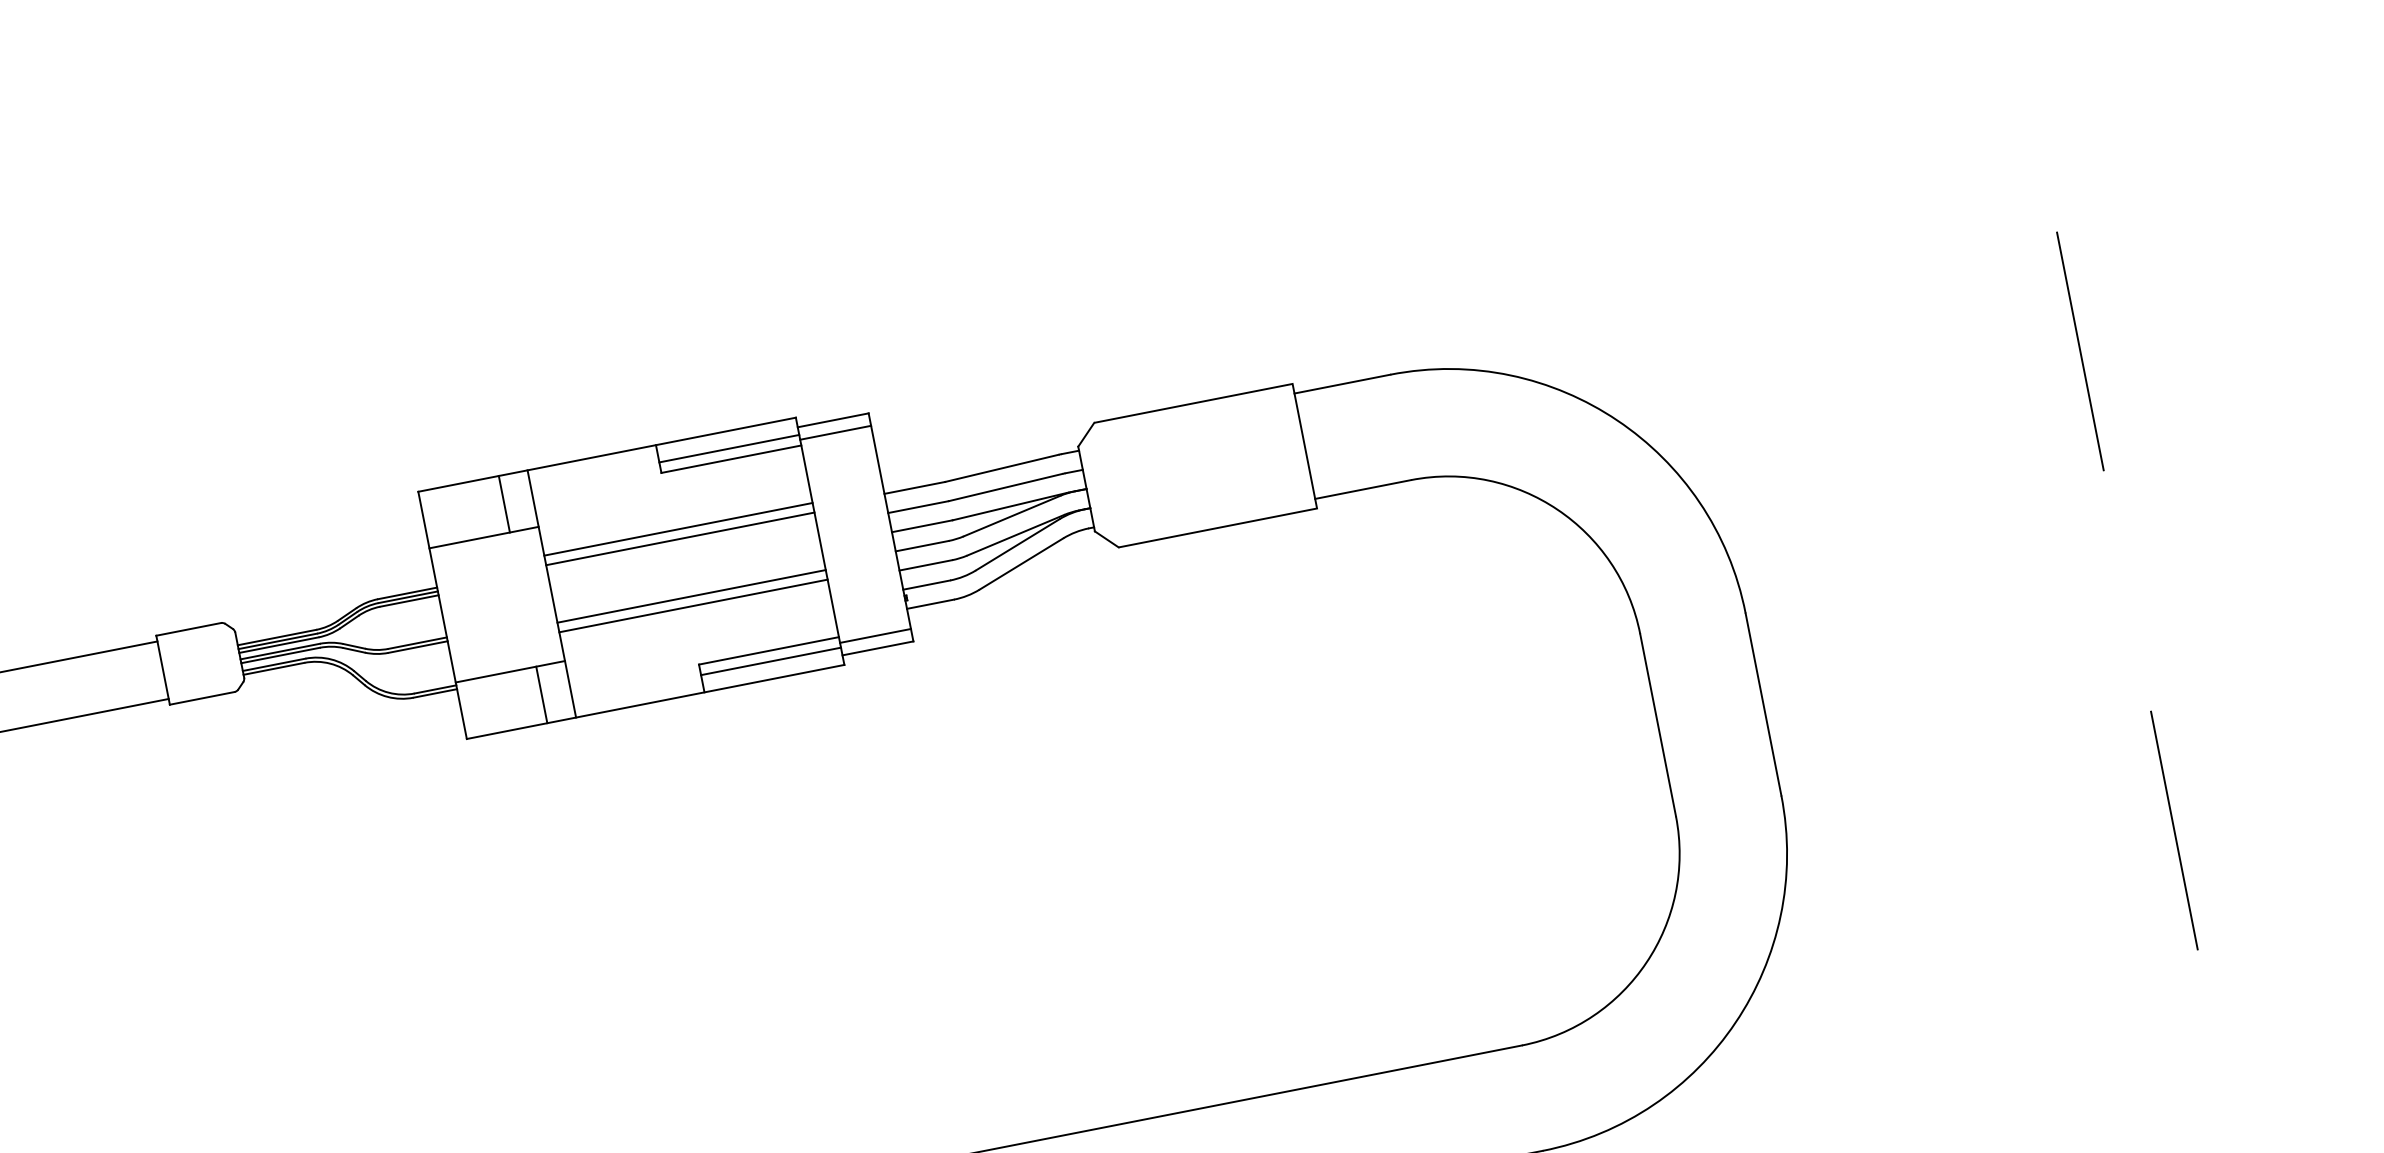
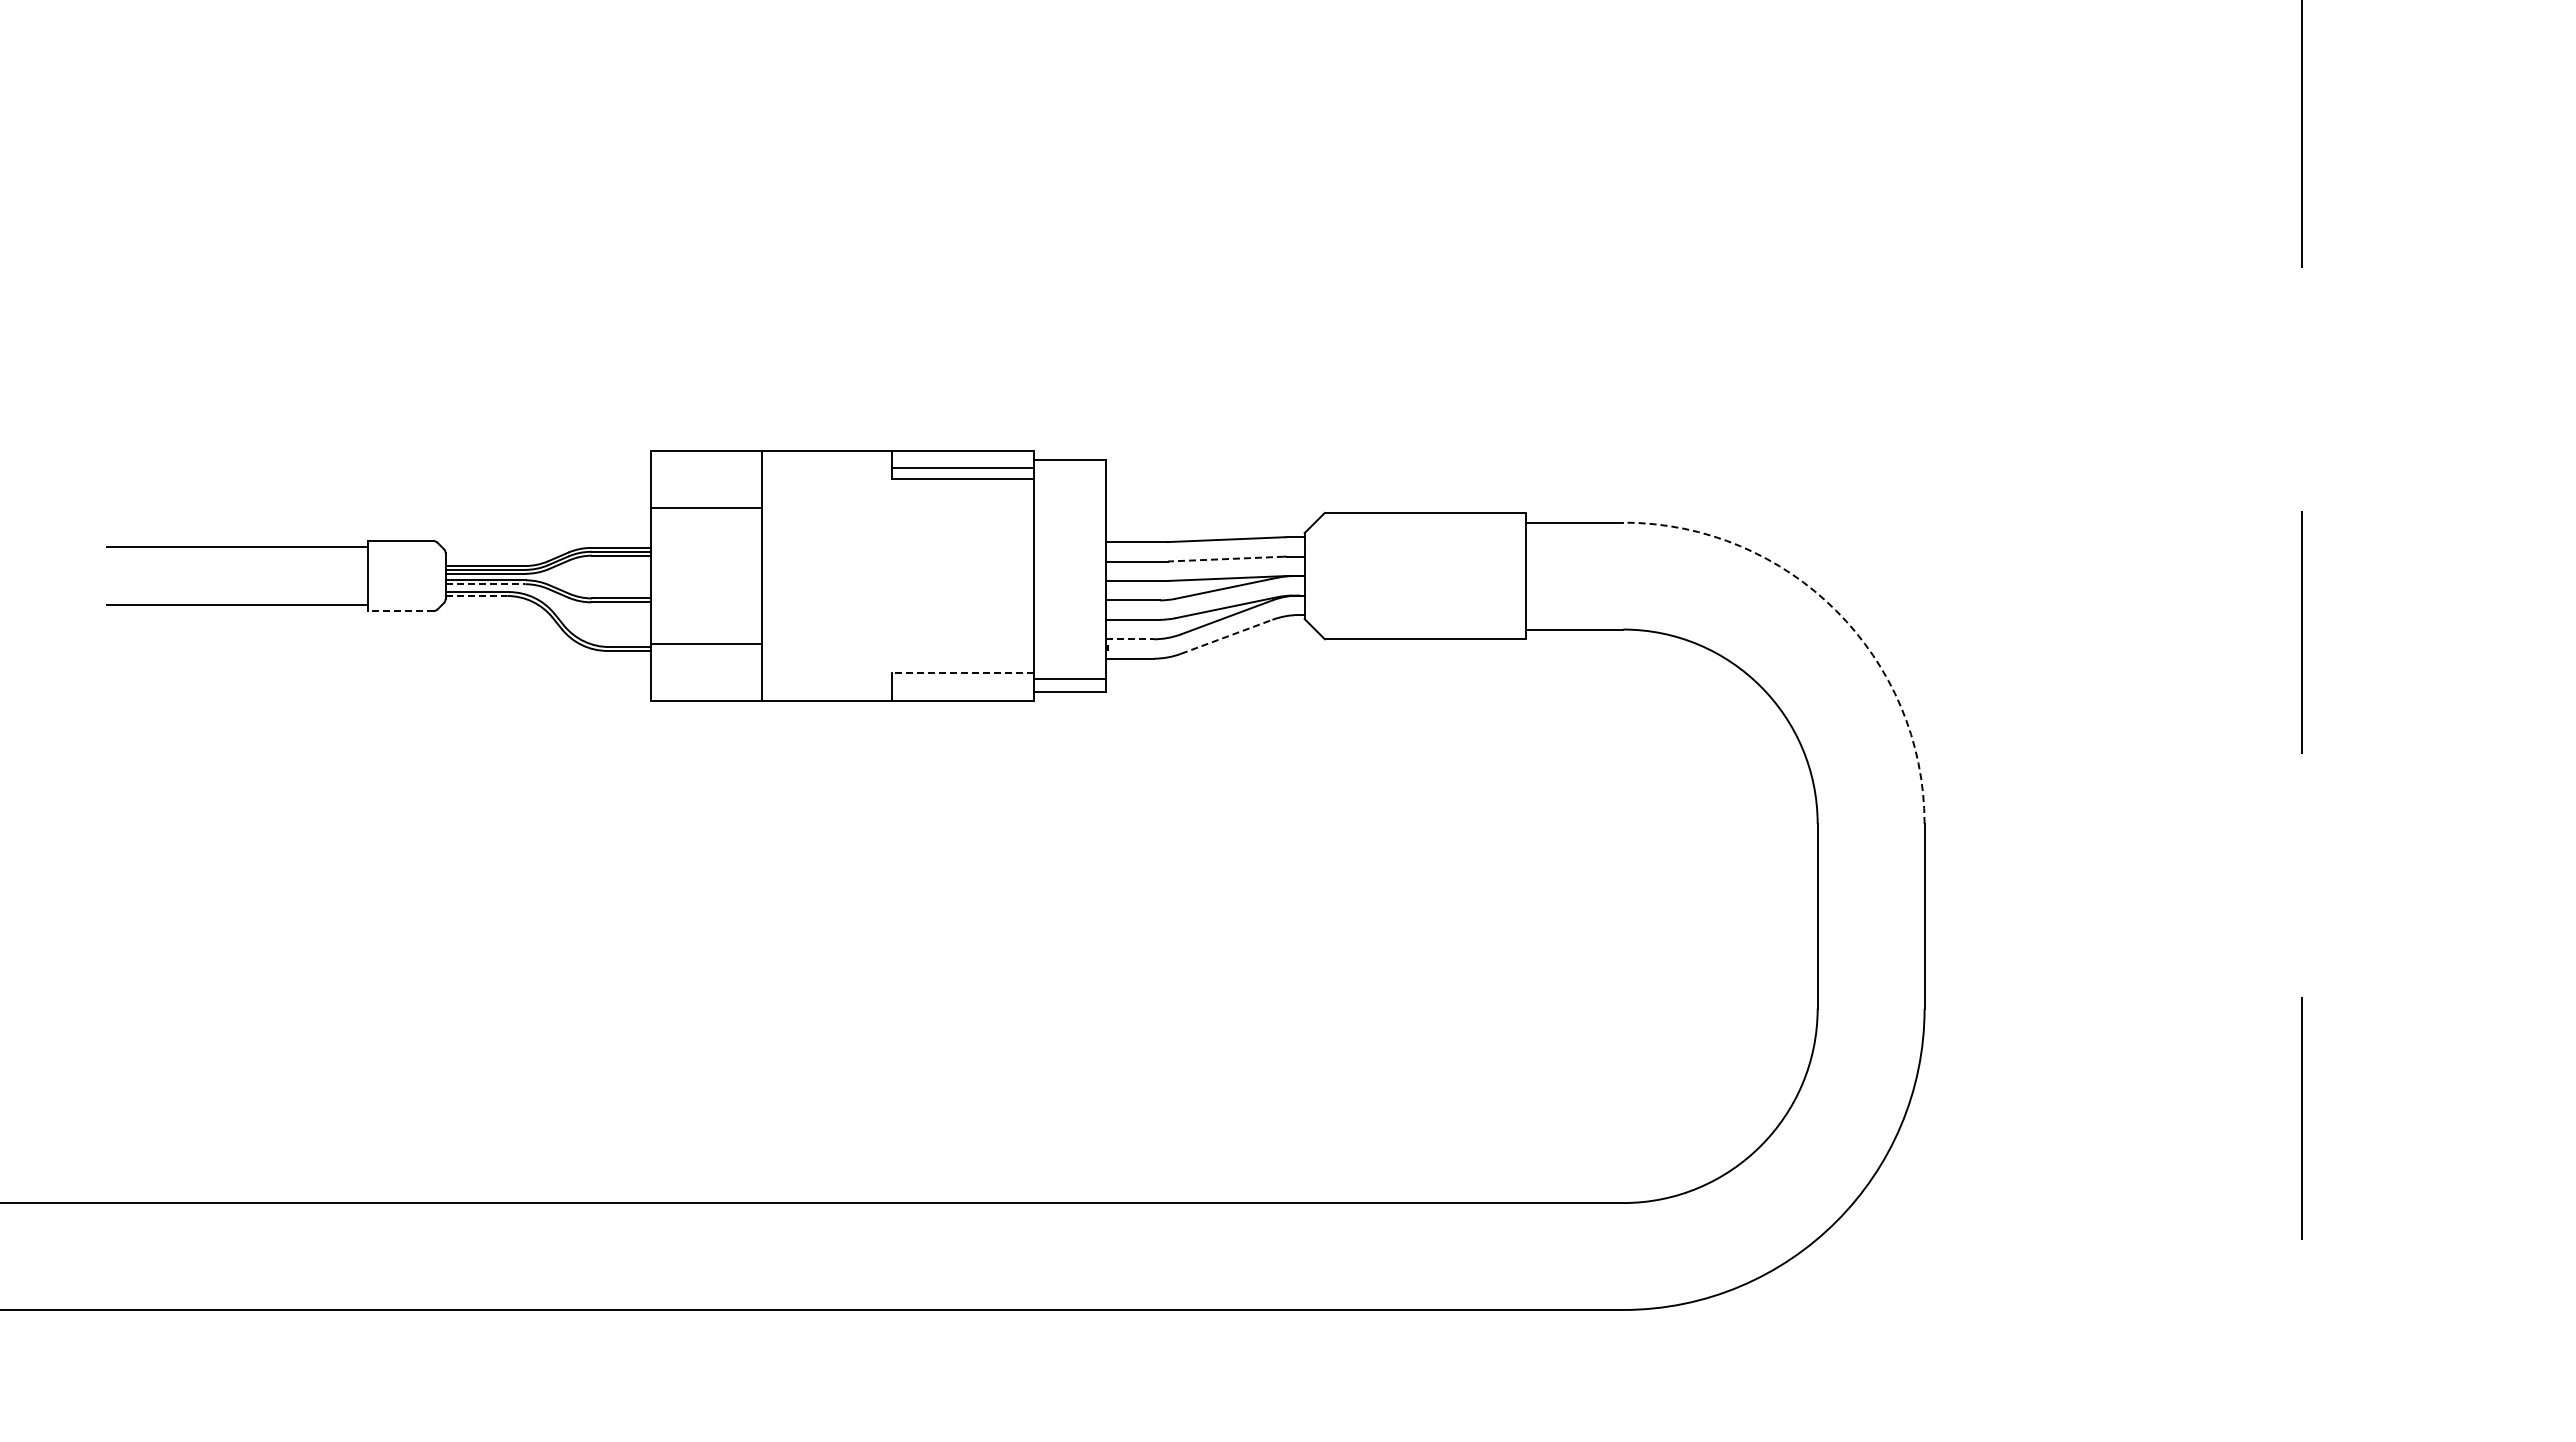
arc: (1617, 420) -> (1836, 610), solid -> dashed
line: (835, 433) -> (1070, 473), removed
line: (1005, 488) -> (1225, 559), solid -> dashed
line: (504, 504) -> (733, 479), removed
line: (678, 529) -> (898, 537), removed
line: (680, 538) -> (898, 546), removed
line: (1021, 563) -> (1226, 636), solid -> dashed
line: (927, 585) -> (1130, 639), solid -> dashed
line: (691, 596) -> (898, 605), removed
line: (693, 605) -> (898, 614), removed
line: (769, 651) -> (963, 673), solid -> dashed
line: (280, 655) -> (485, 584), solid -> dashed
line: (771, 660) -> (963, 683), removed
line: (274, 669) -> (476, 596), solid -> dashed
line: (542, 694) -> (733, 672), removed
line: (202, 698) -> (400, 611), solid -> dashed

